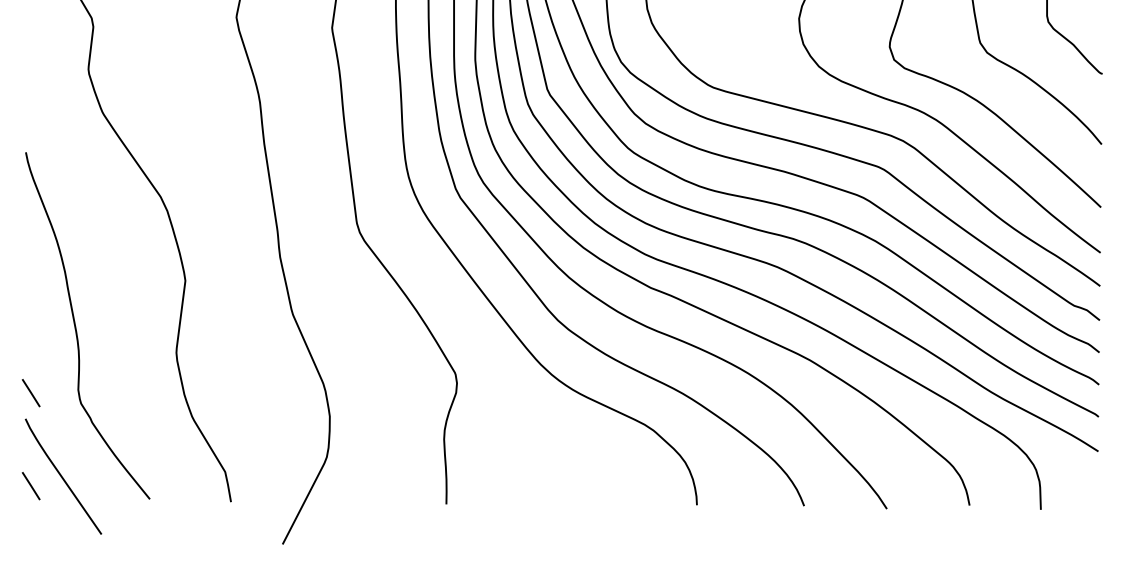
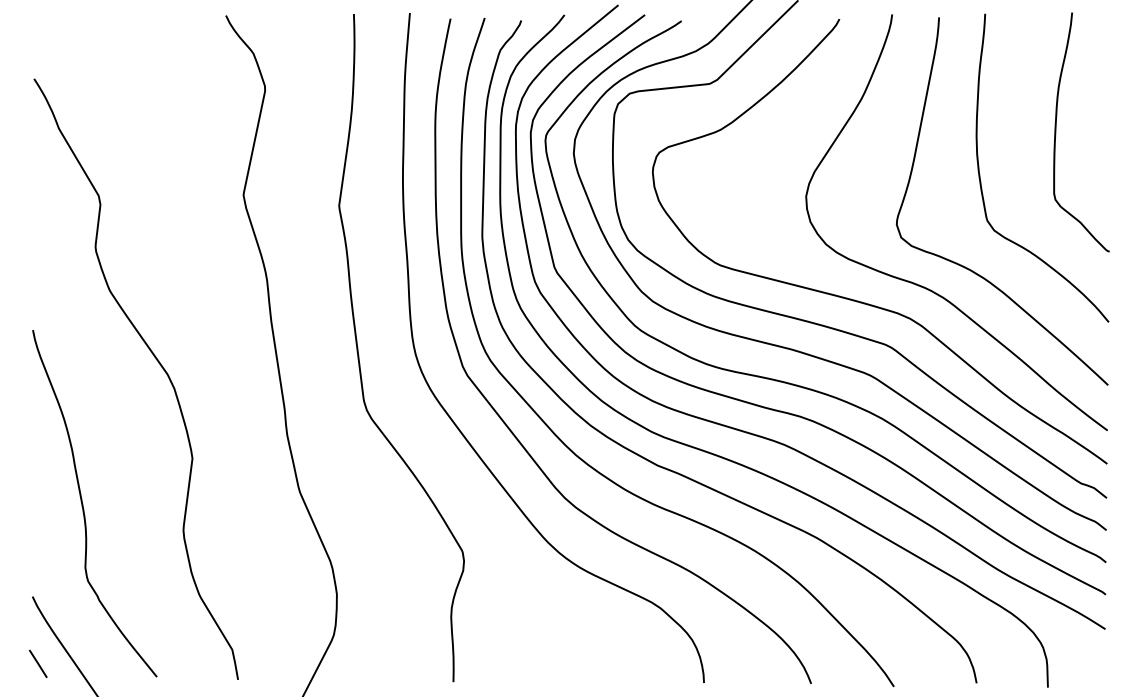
line: (30, 392) -> (37, 570), removed

